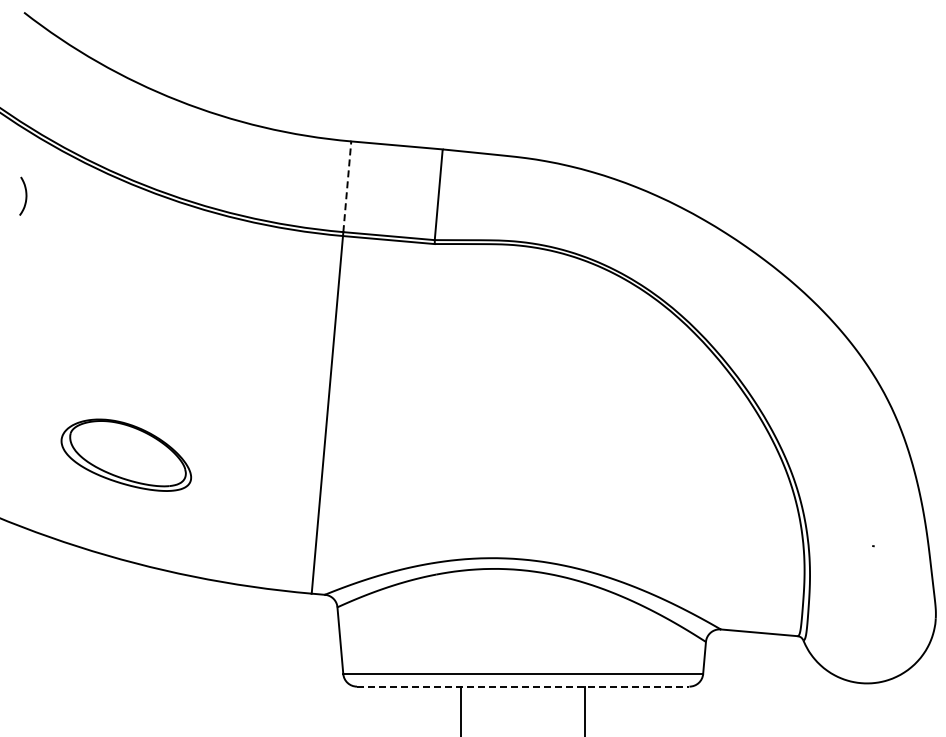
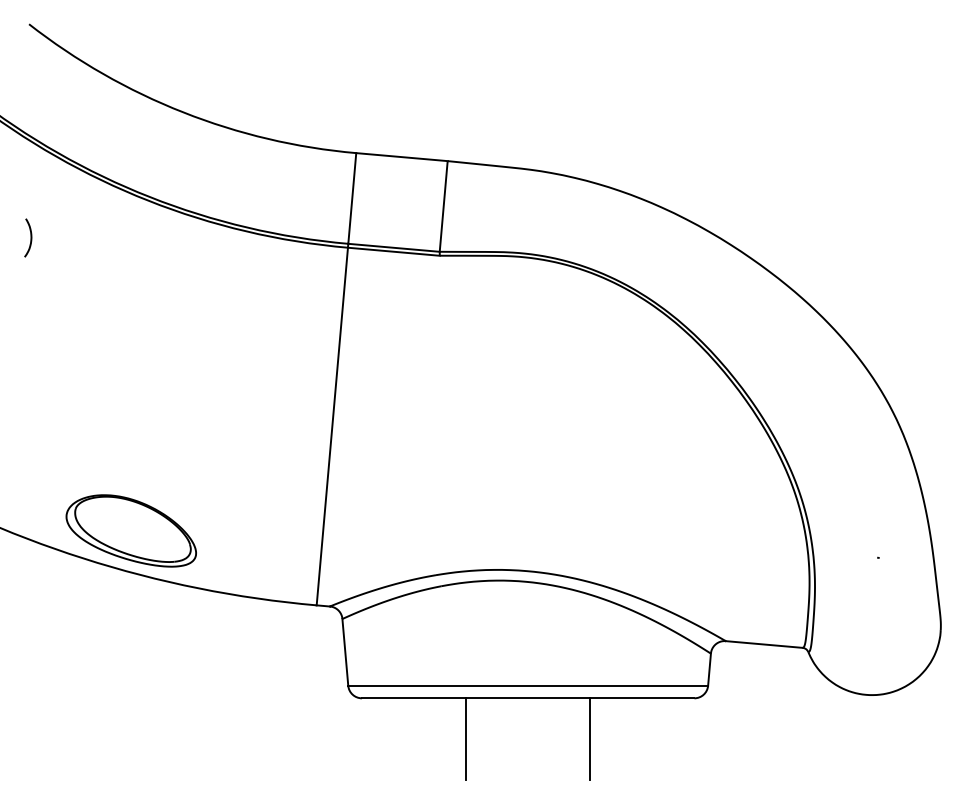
line: (347, 186) -> (352, 198), dashed -> solid
curve: (25, 195) -> (30, 237), moved
part: (125, 454) -> (130, 530), moved
line: (523, 686) -> (528, 698), dashed -> solid

